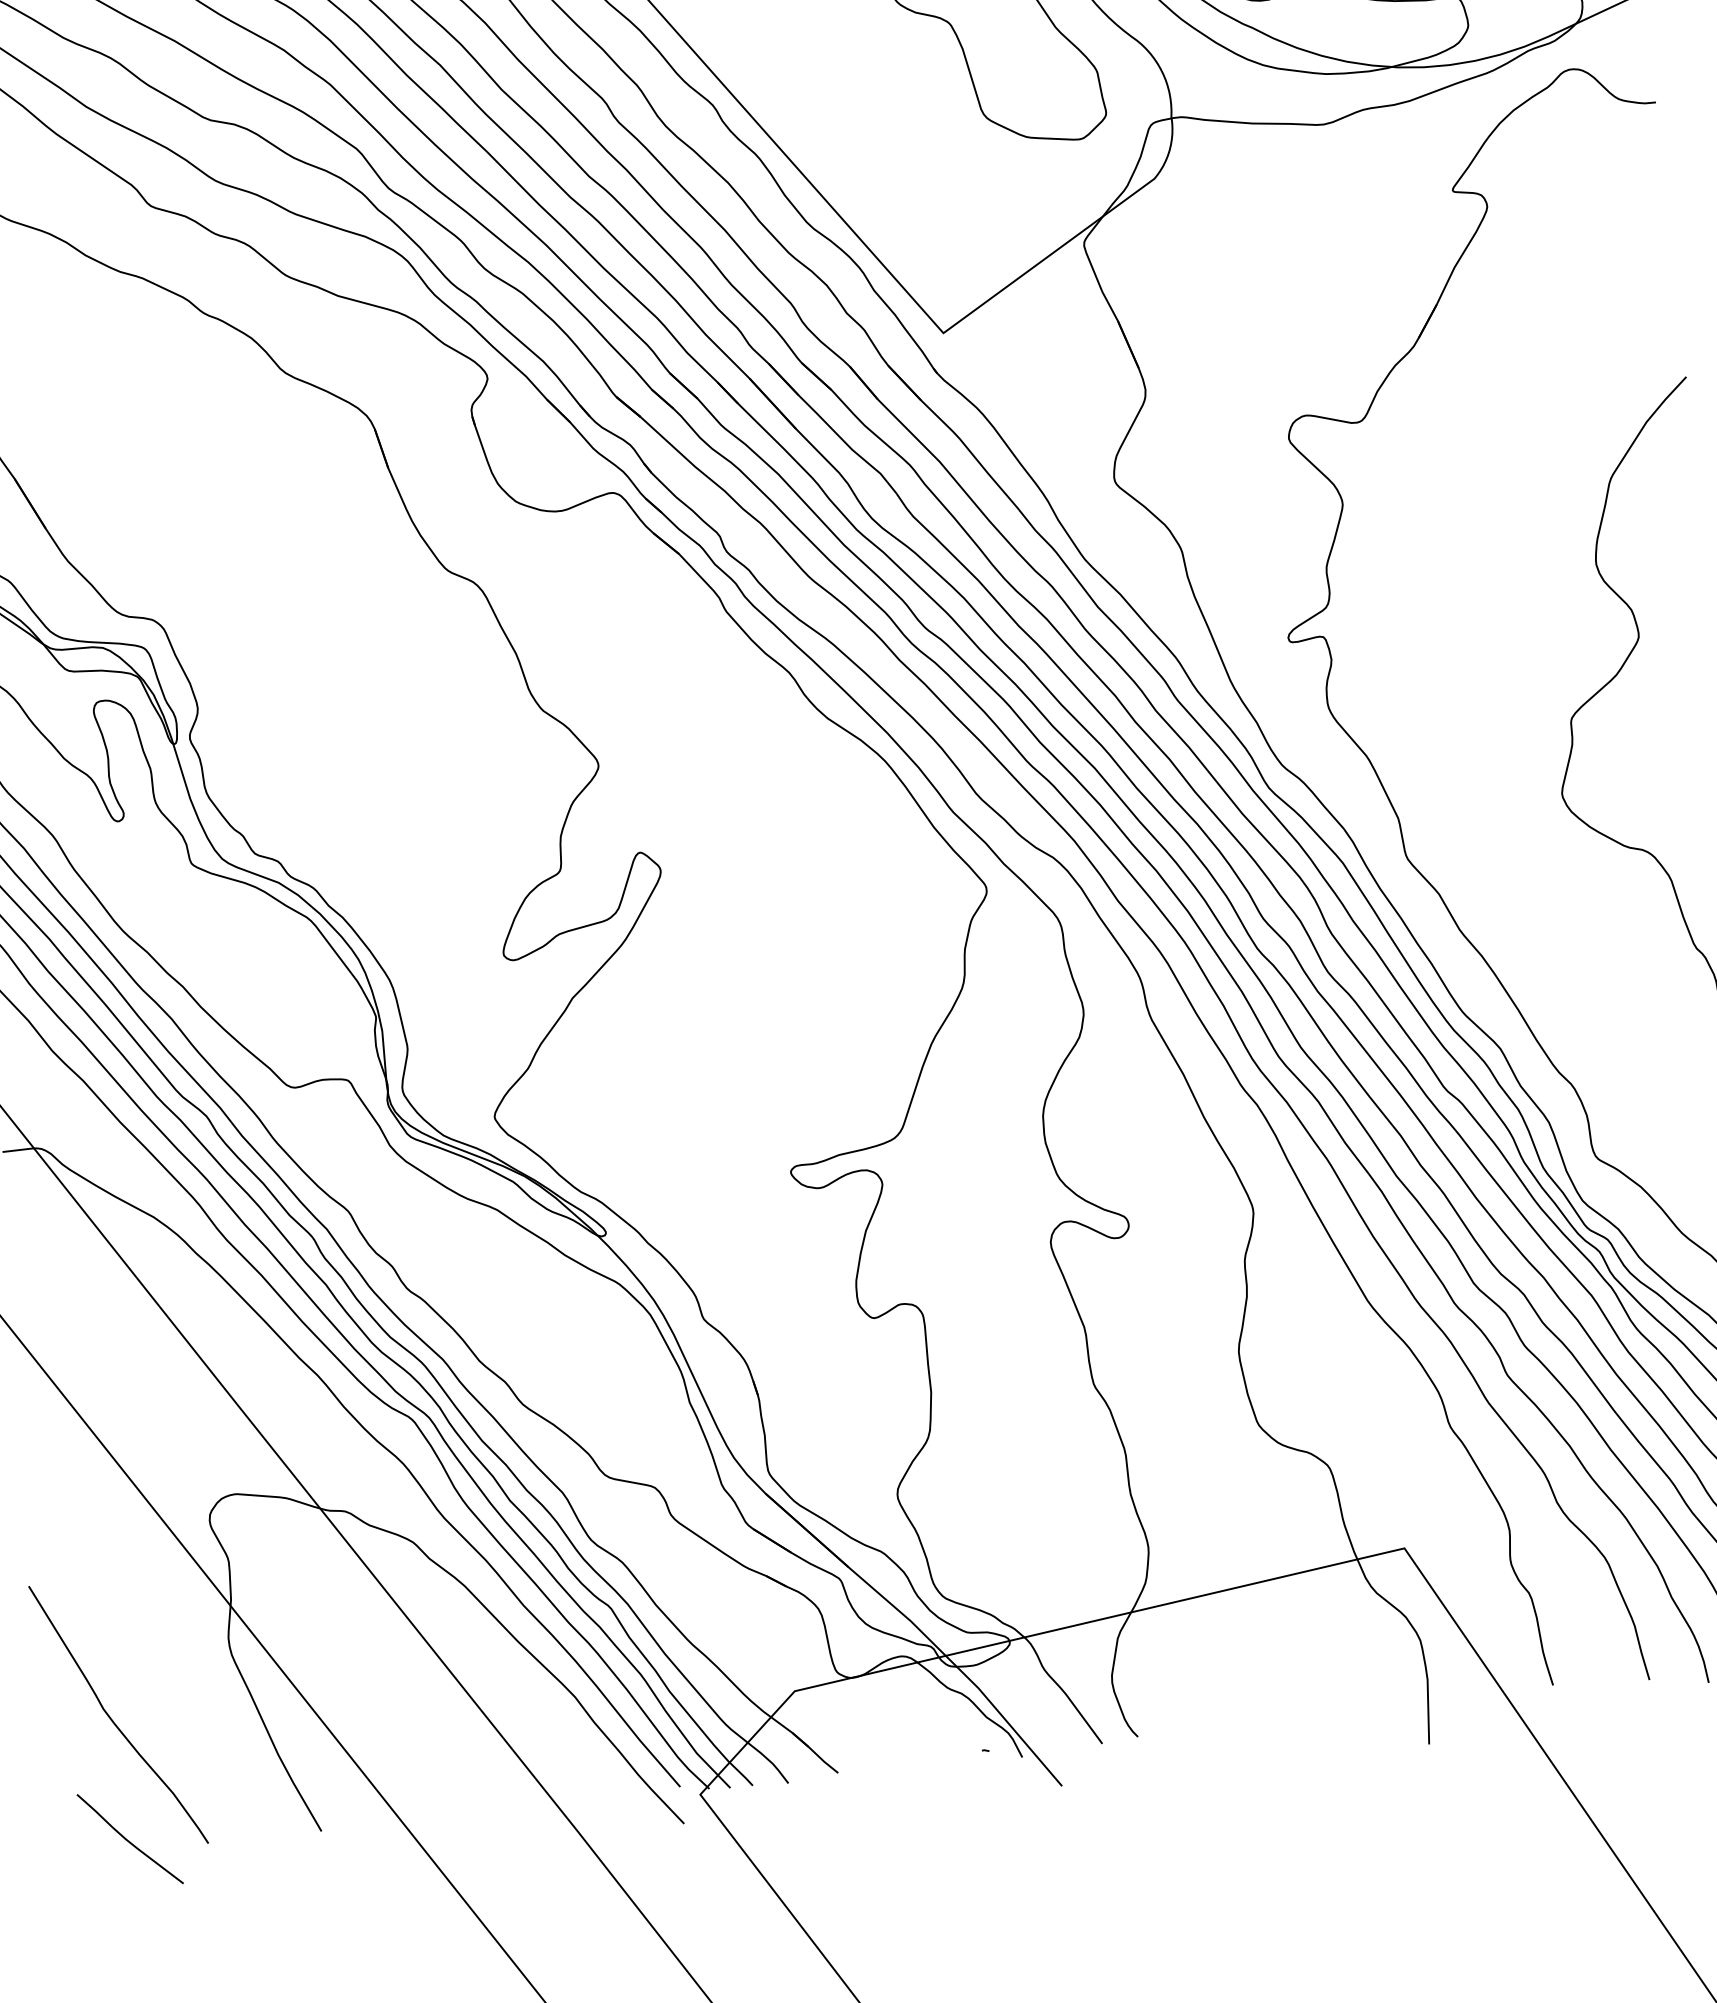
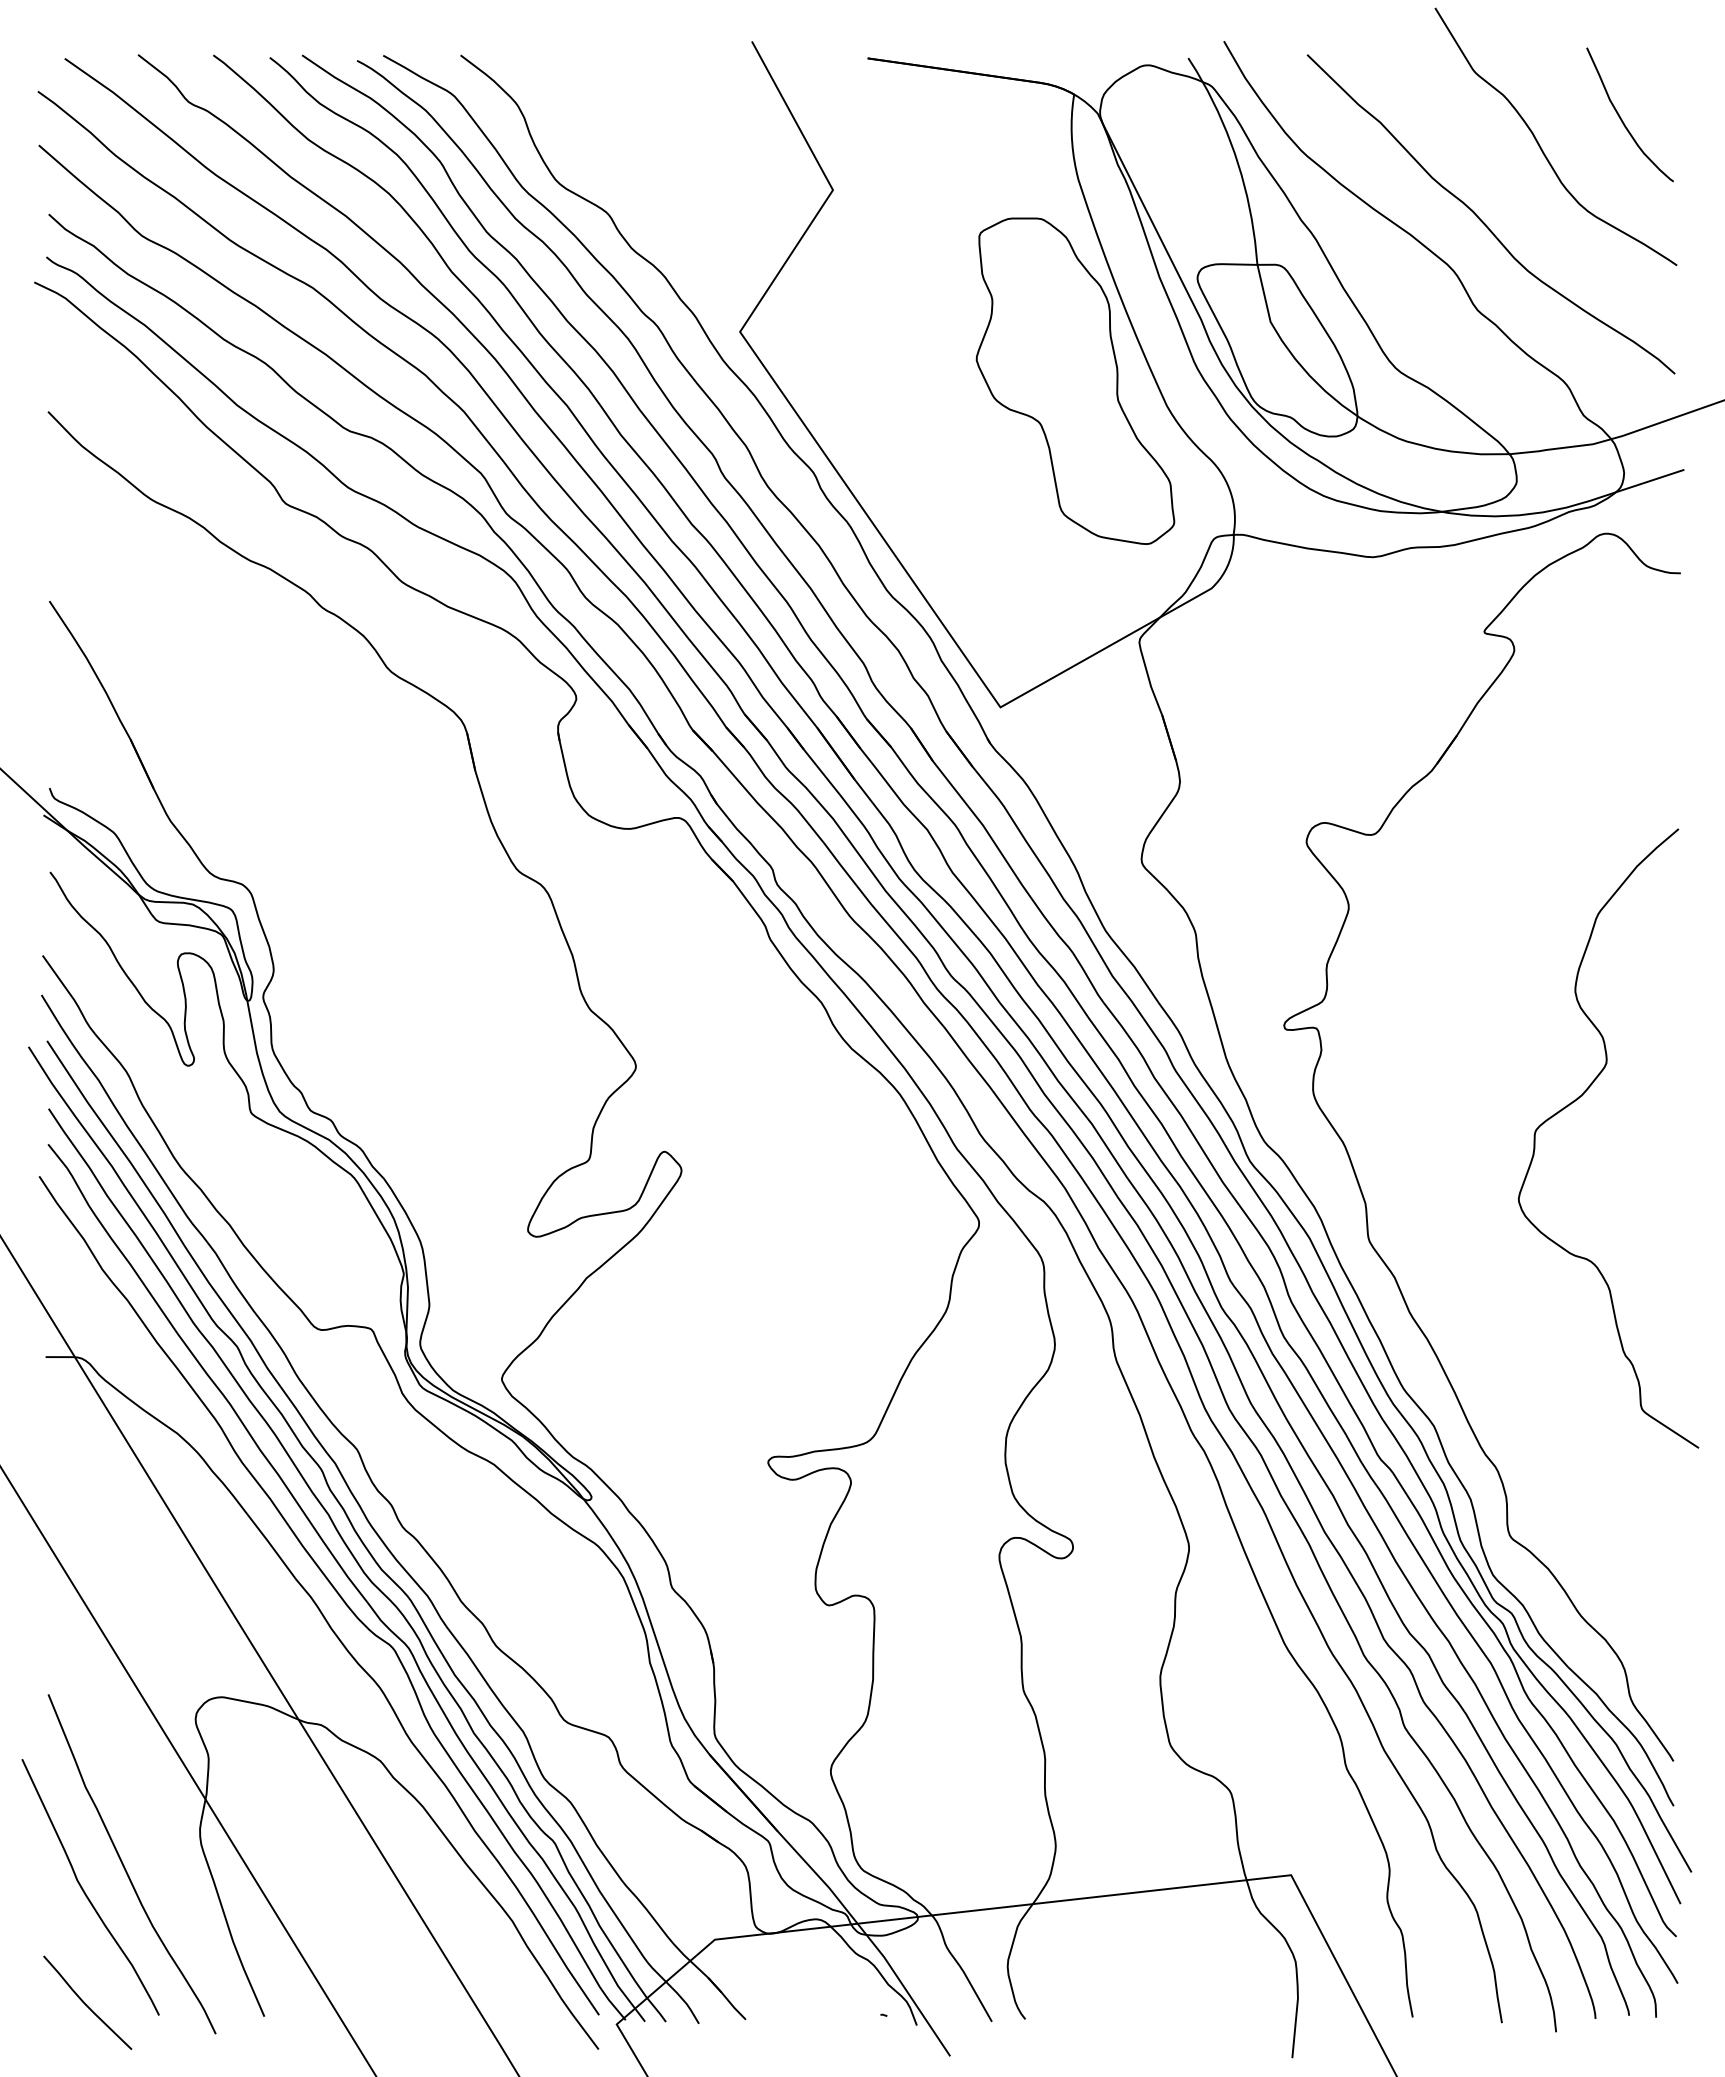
curve: (153, 1689) -> (125, 1867), added

